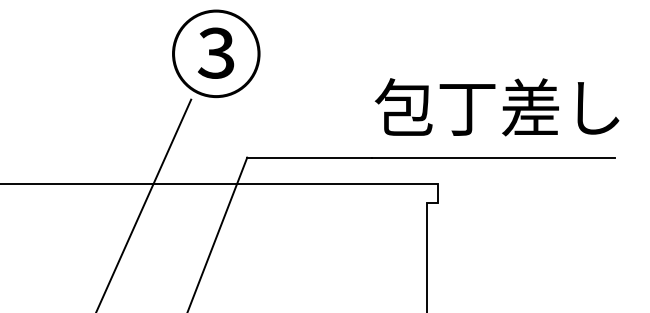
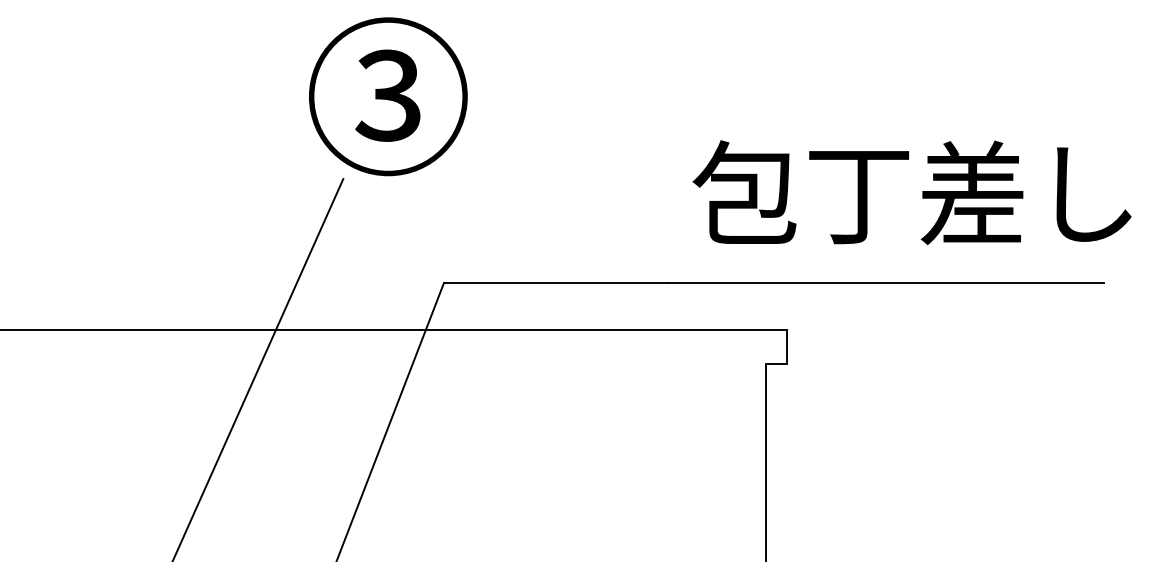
text: (496, 107) -> (911, 193), moved

